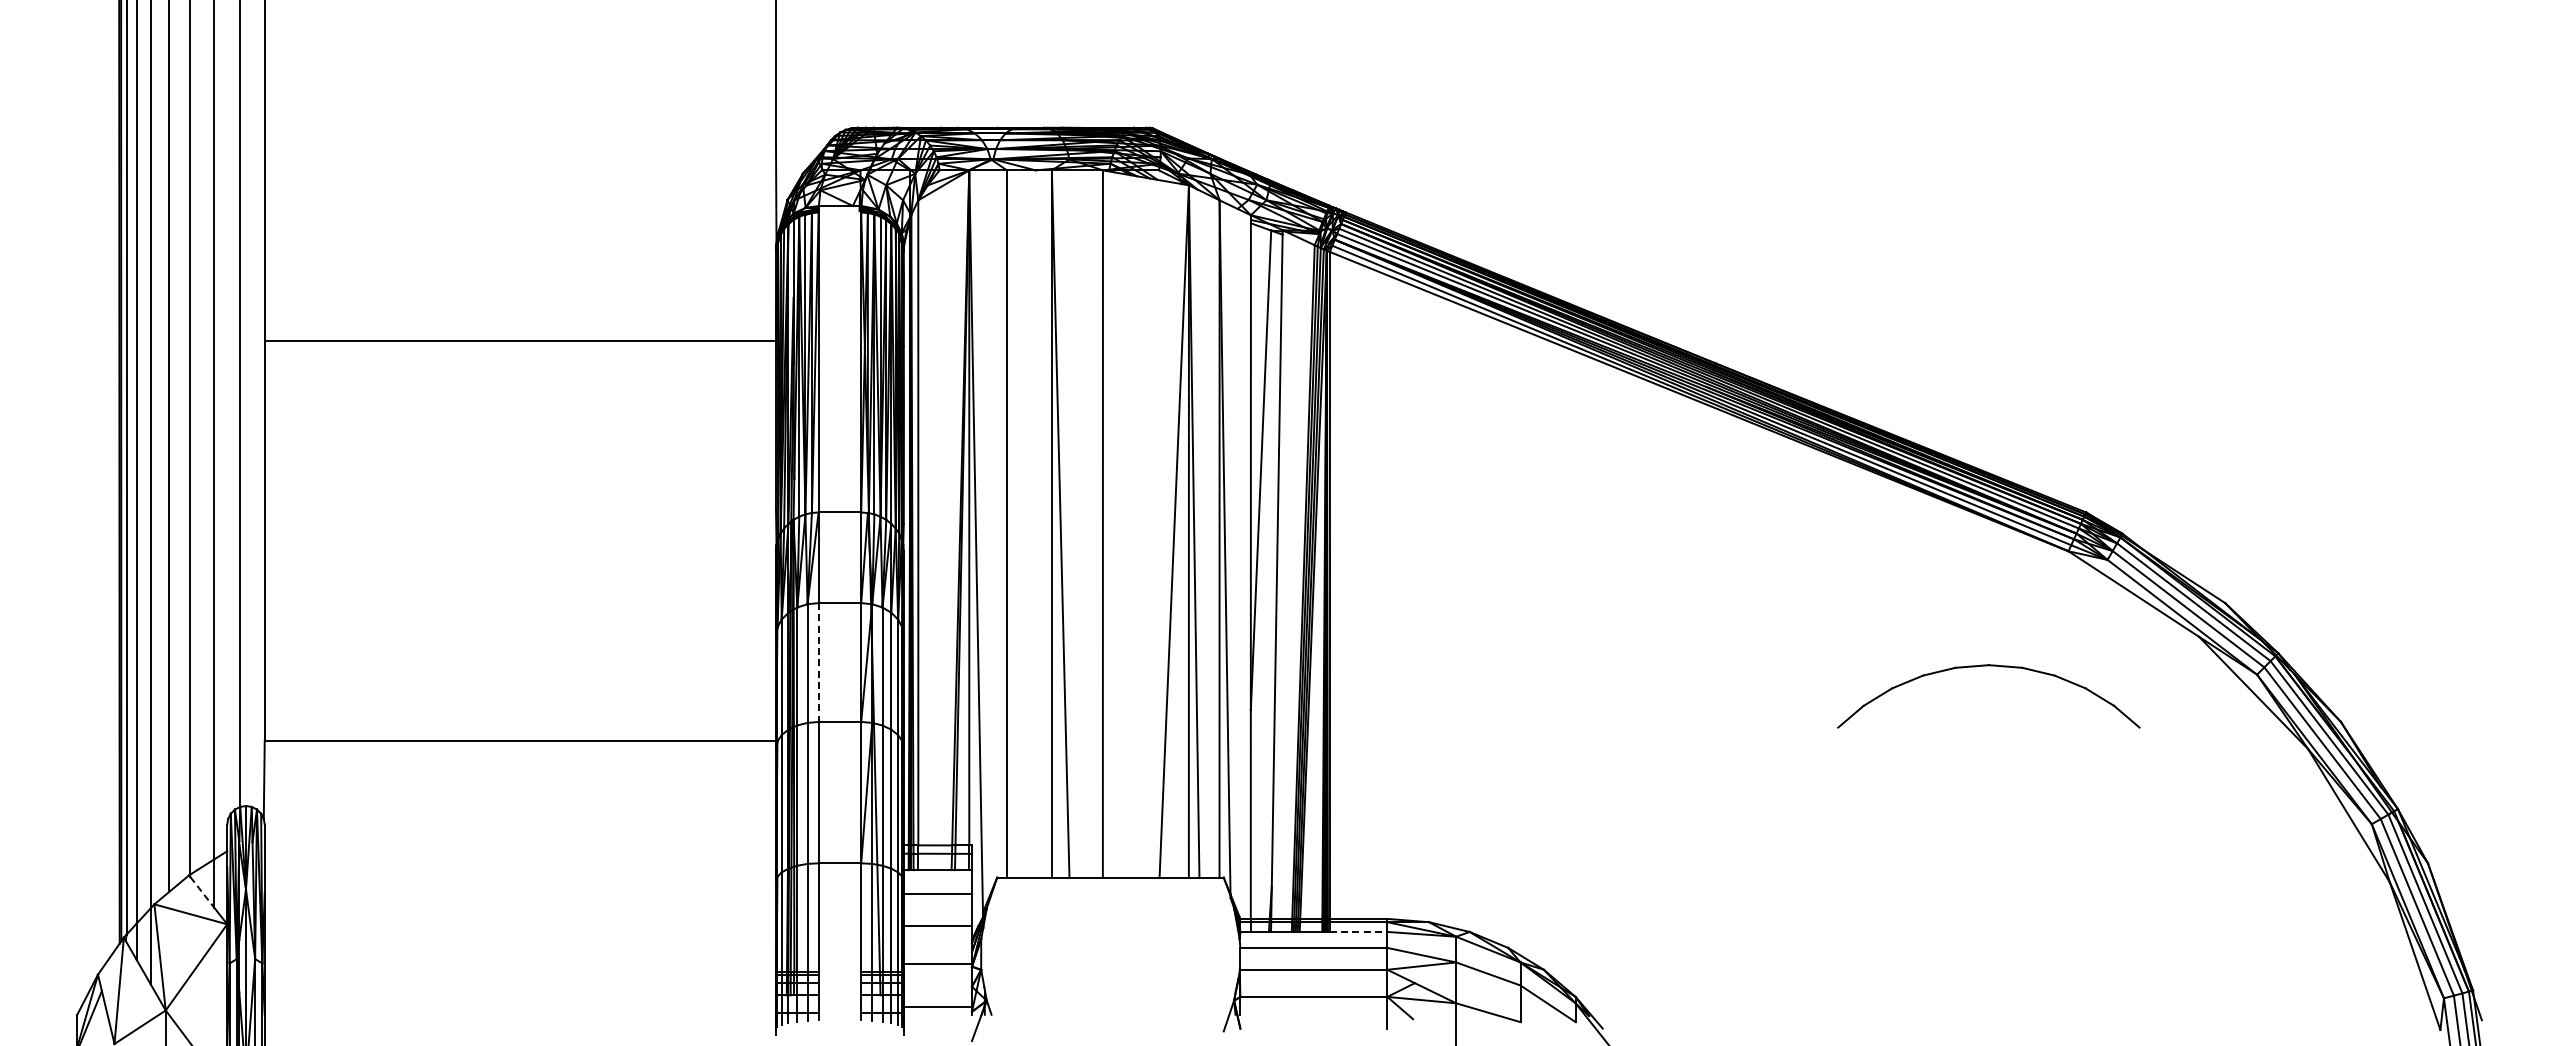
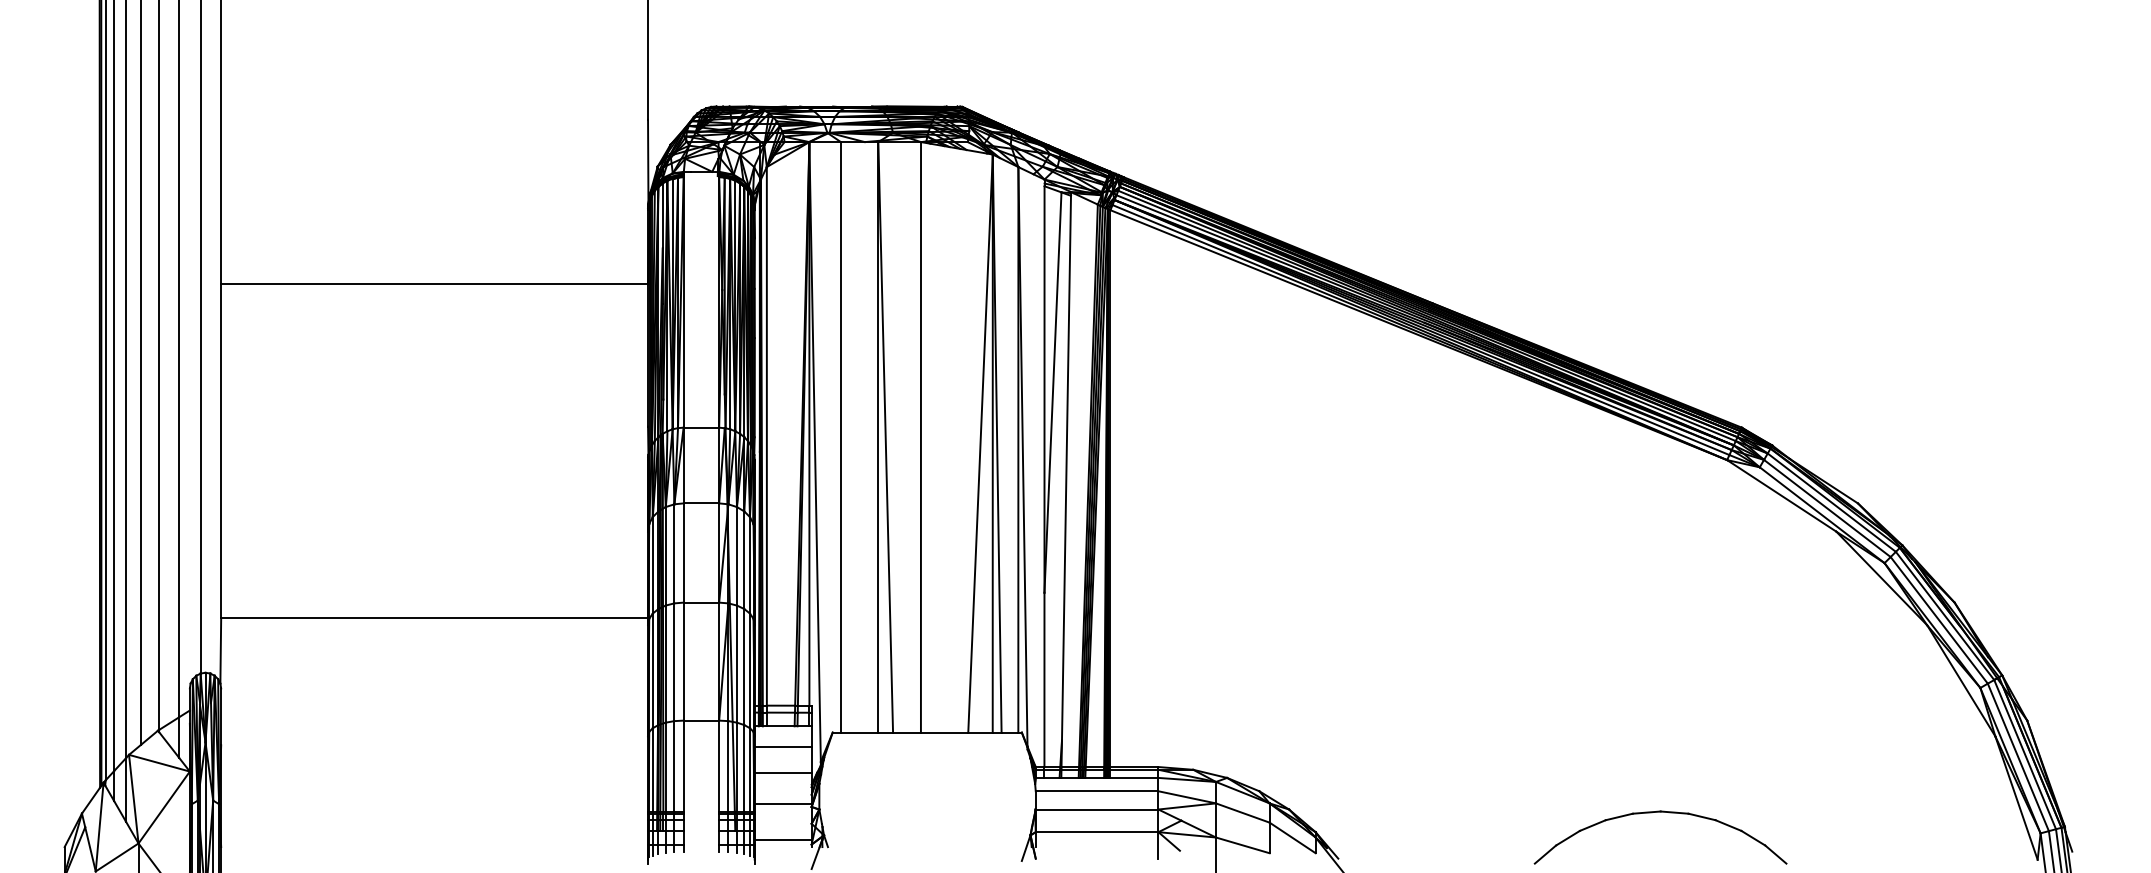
line: (818, 663) -> (683, 553), dashed -> solid
part: (1988, 666) -> (1660, 812), moved
line: (202, 892) -> (169, 744), dashed -> solid
line: (1358, 931) -> (1134, 777), dashed -> solid

